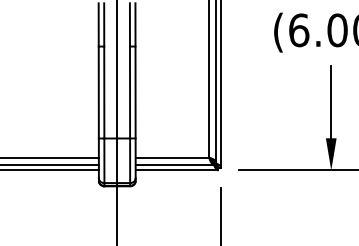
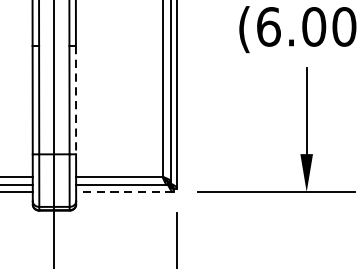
line: (135, 92) -> (75, 100), solid -> dashed
line: (176, 170) -> (124, 192), solid -> dashed

